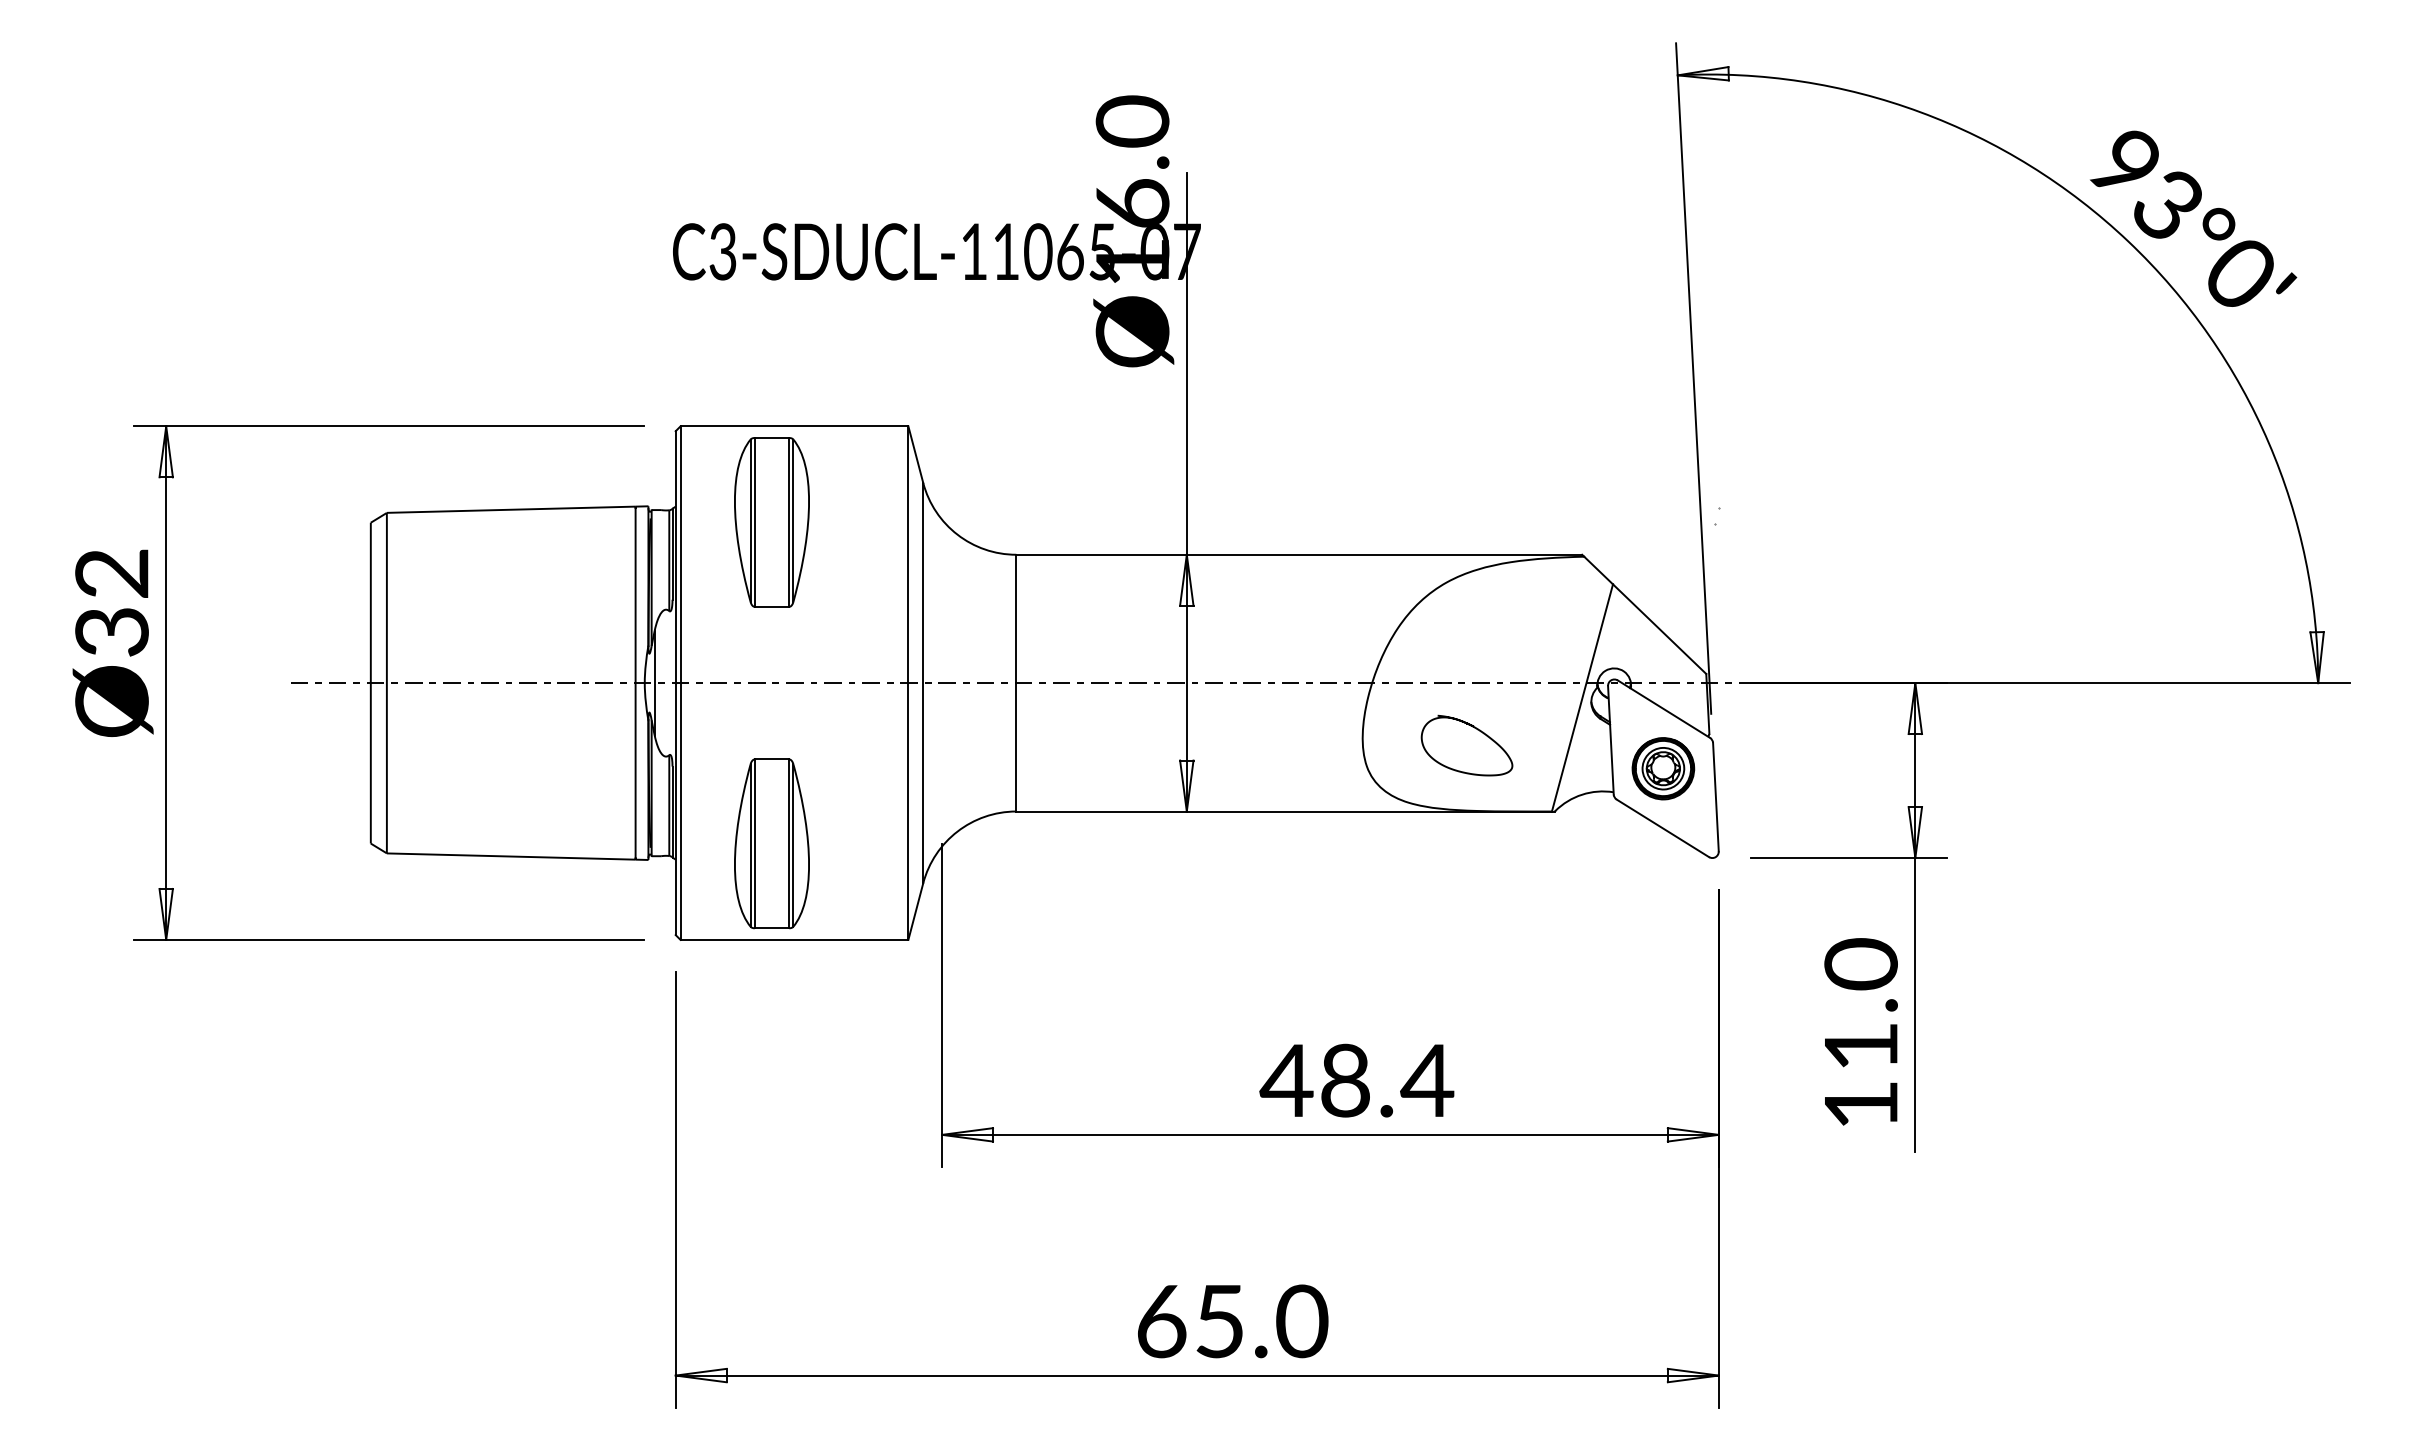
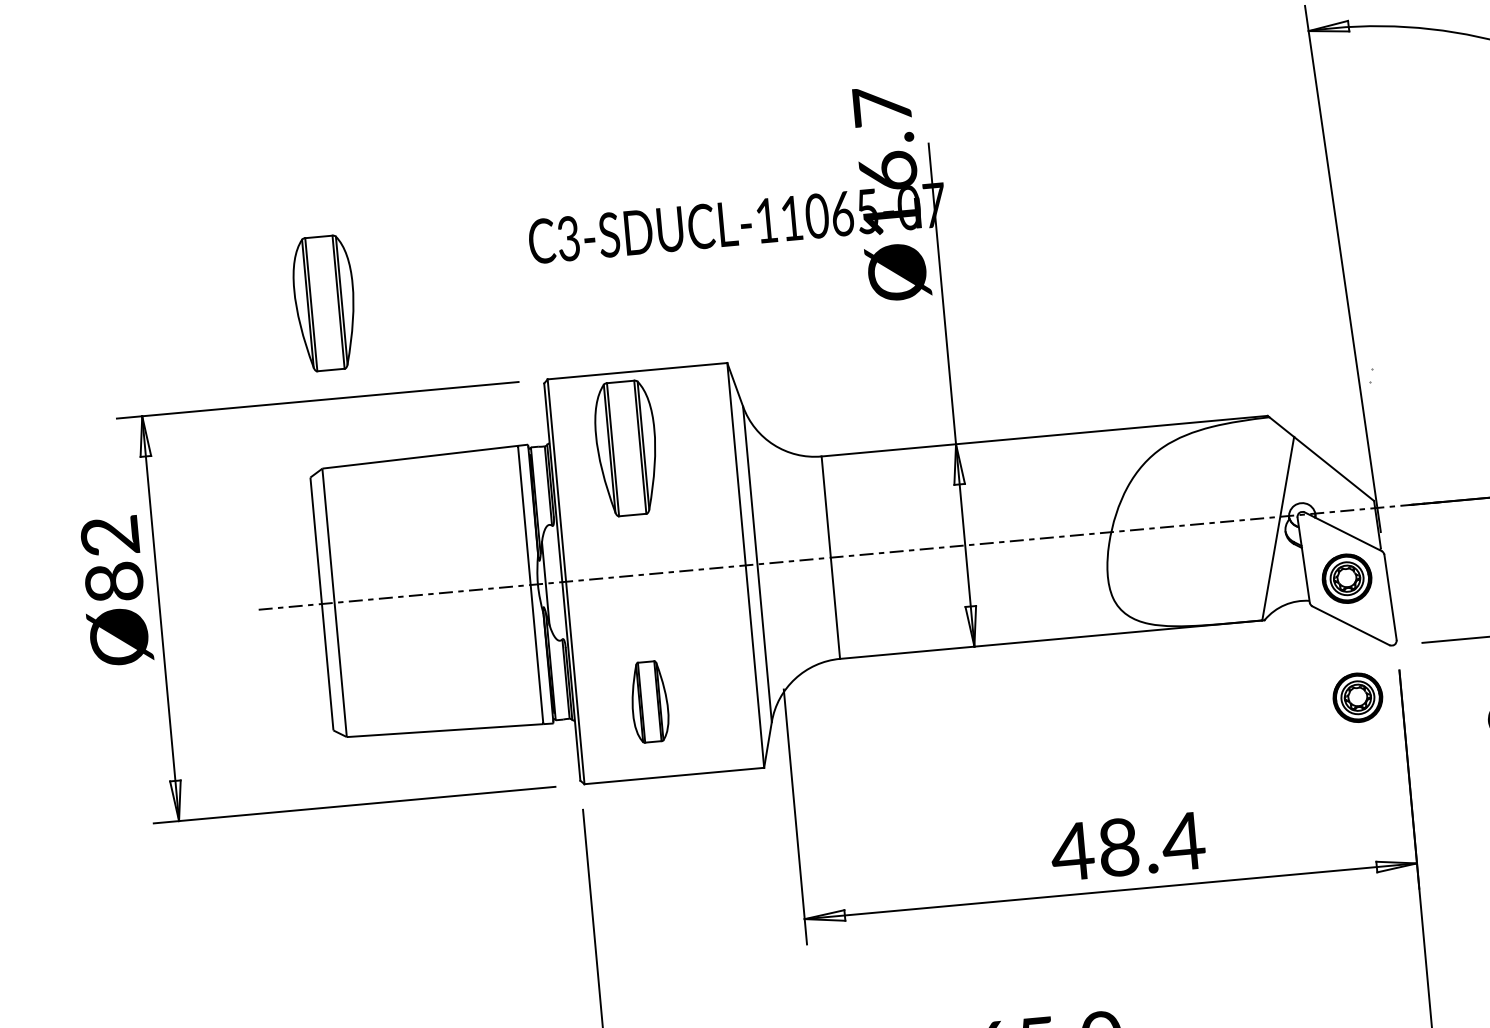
text: (1132, 121) -> (882, 106), Ø16.0 -> Ø16.7
part: (408, 305) -> (324, 303), added
text: (111, 631) -> (113, 581), Ø32 -> Ø82
curve: (1477, 730) -> (1197, 561), removed
part: (771, 843) -> (649, 701), size x0.6
part: (1663, 919) -> (1357, 697), added

